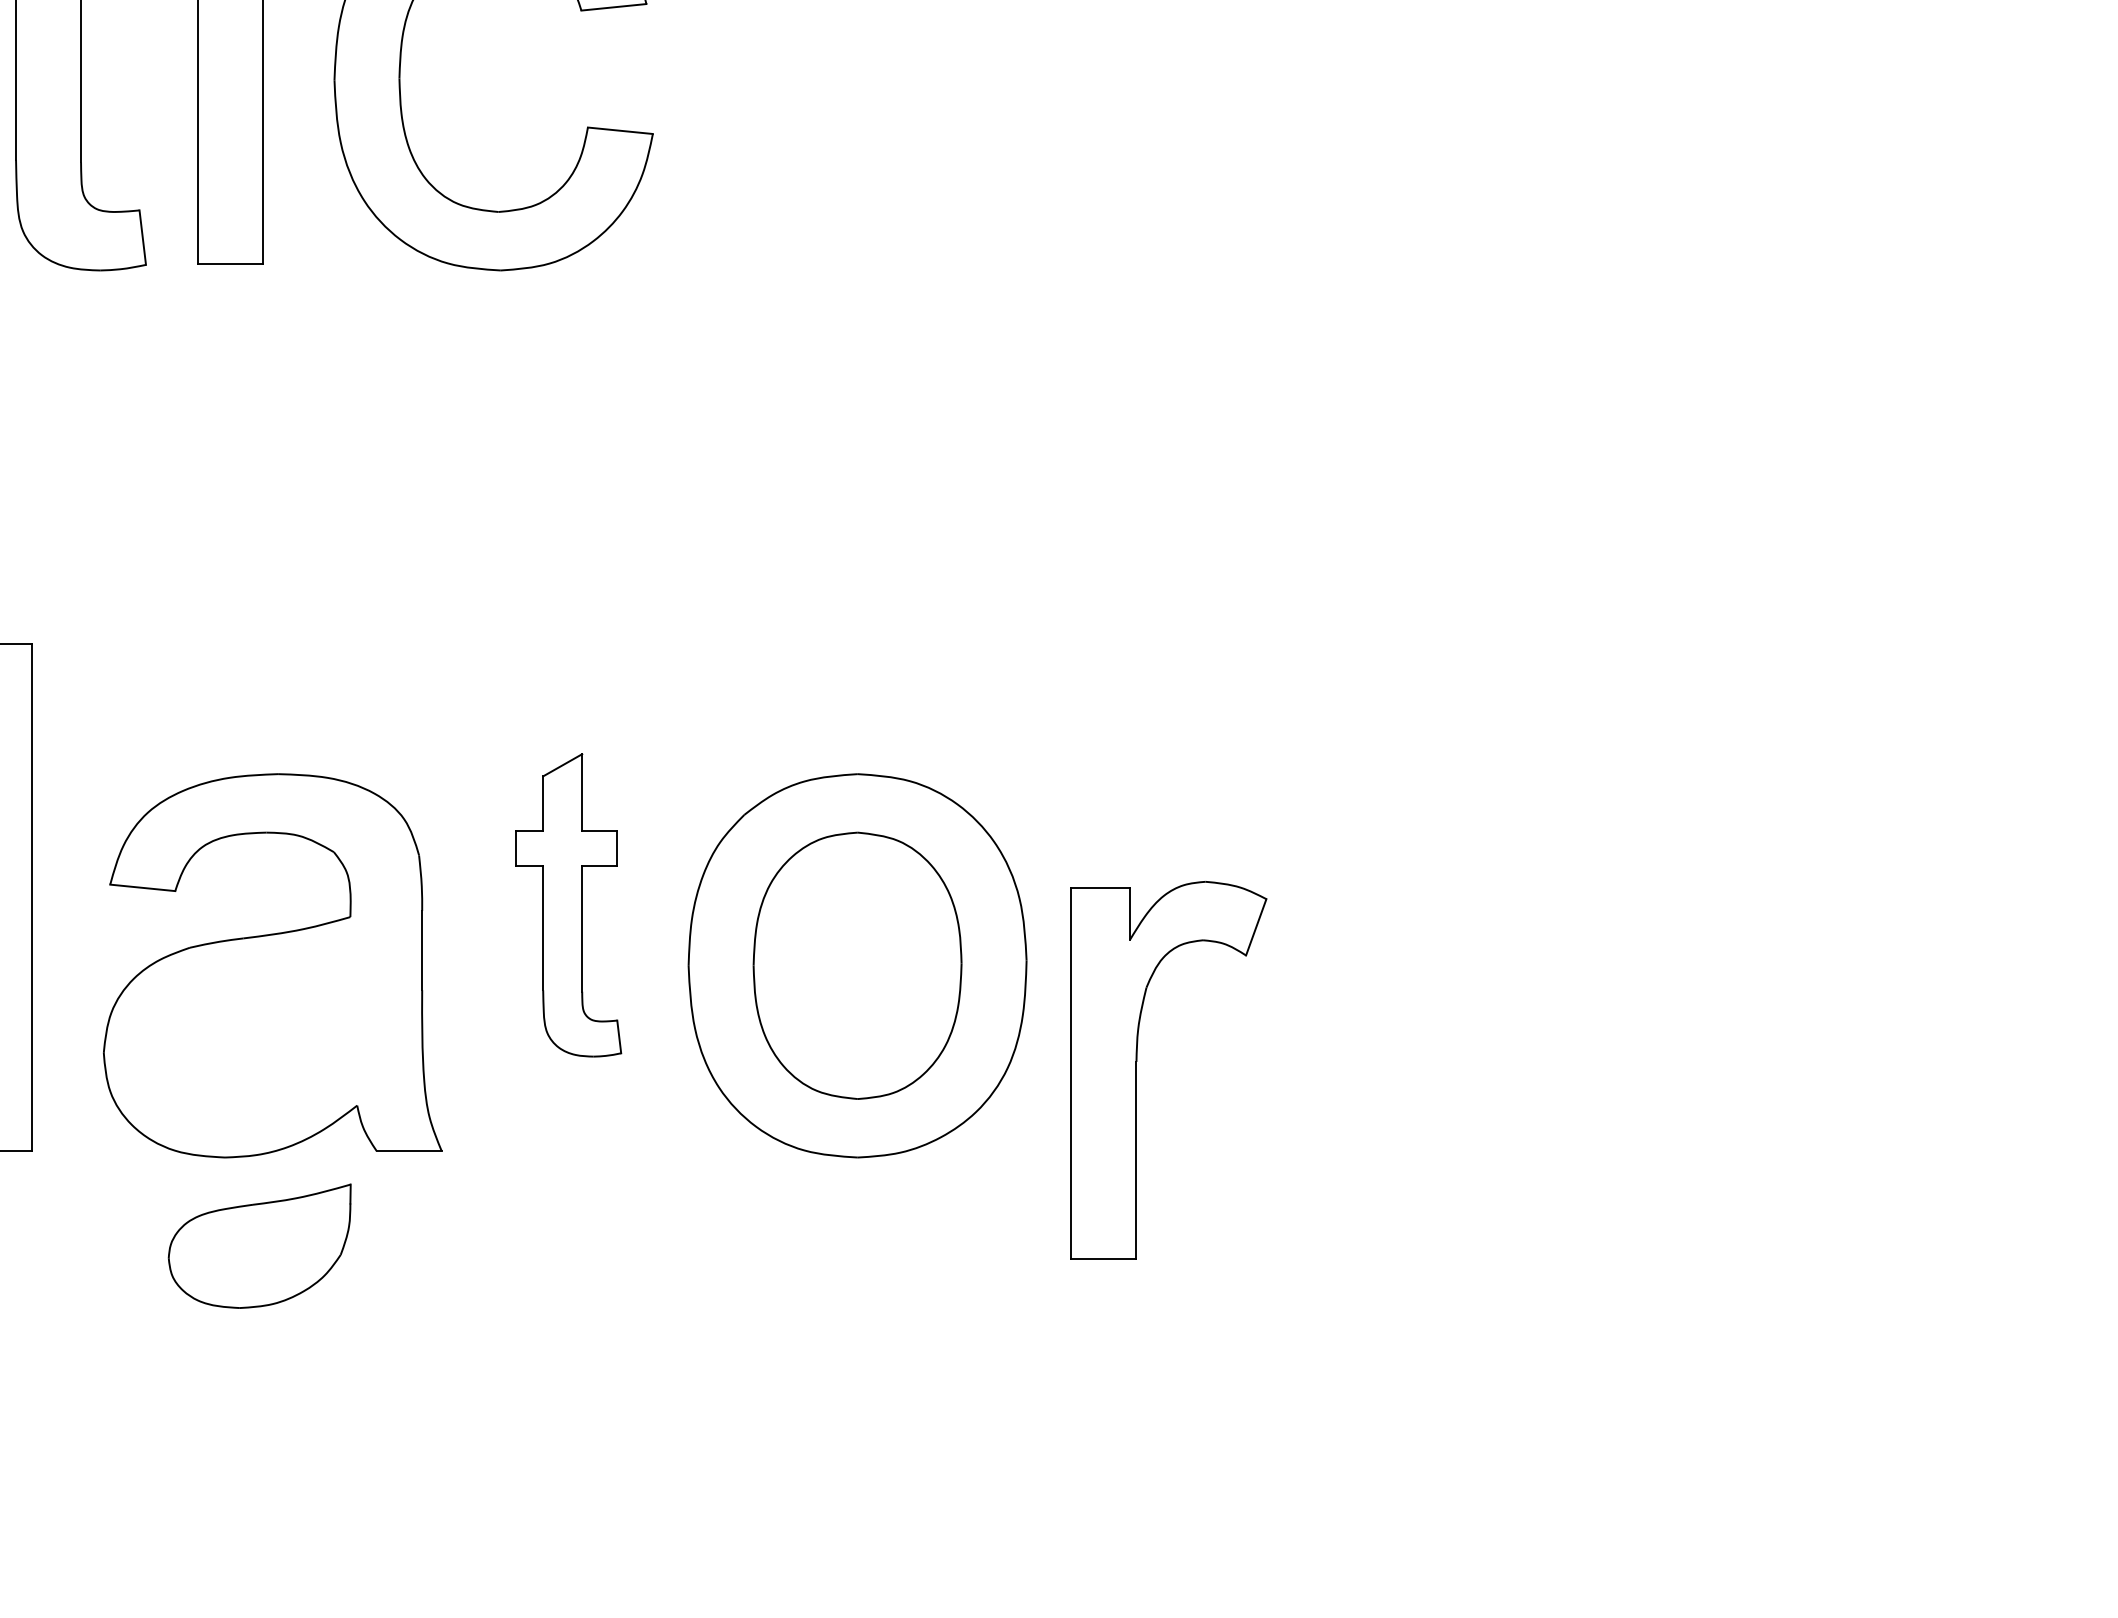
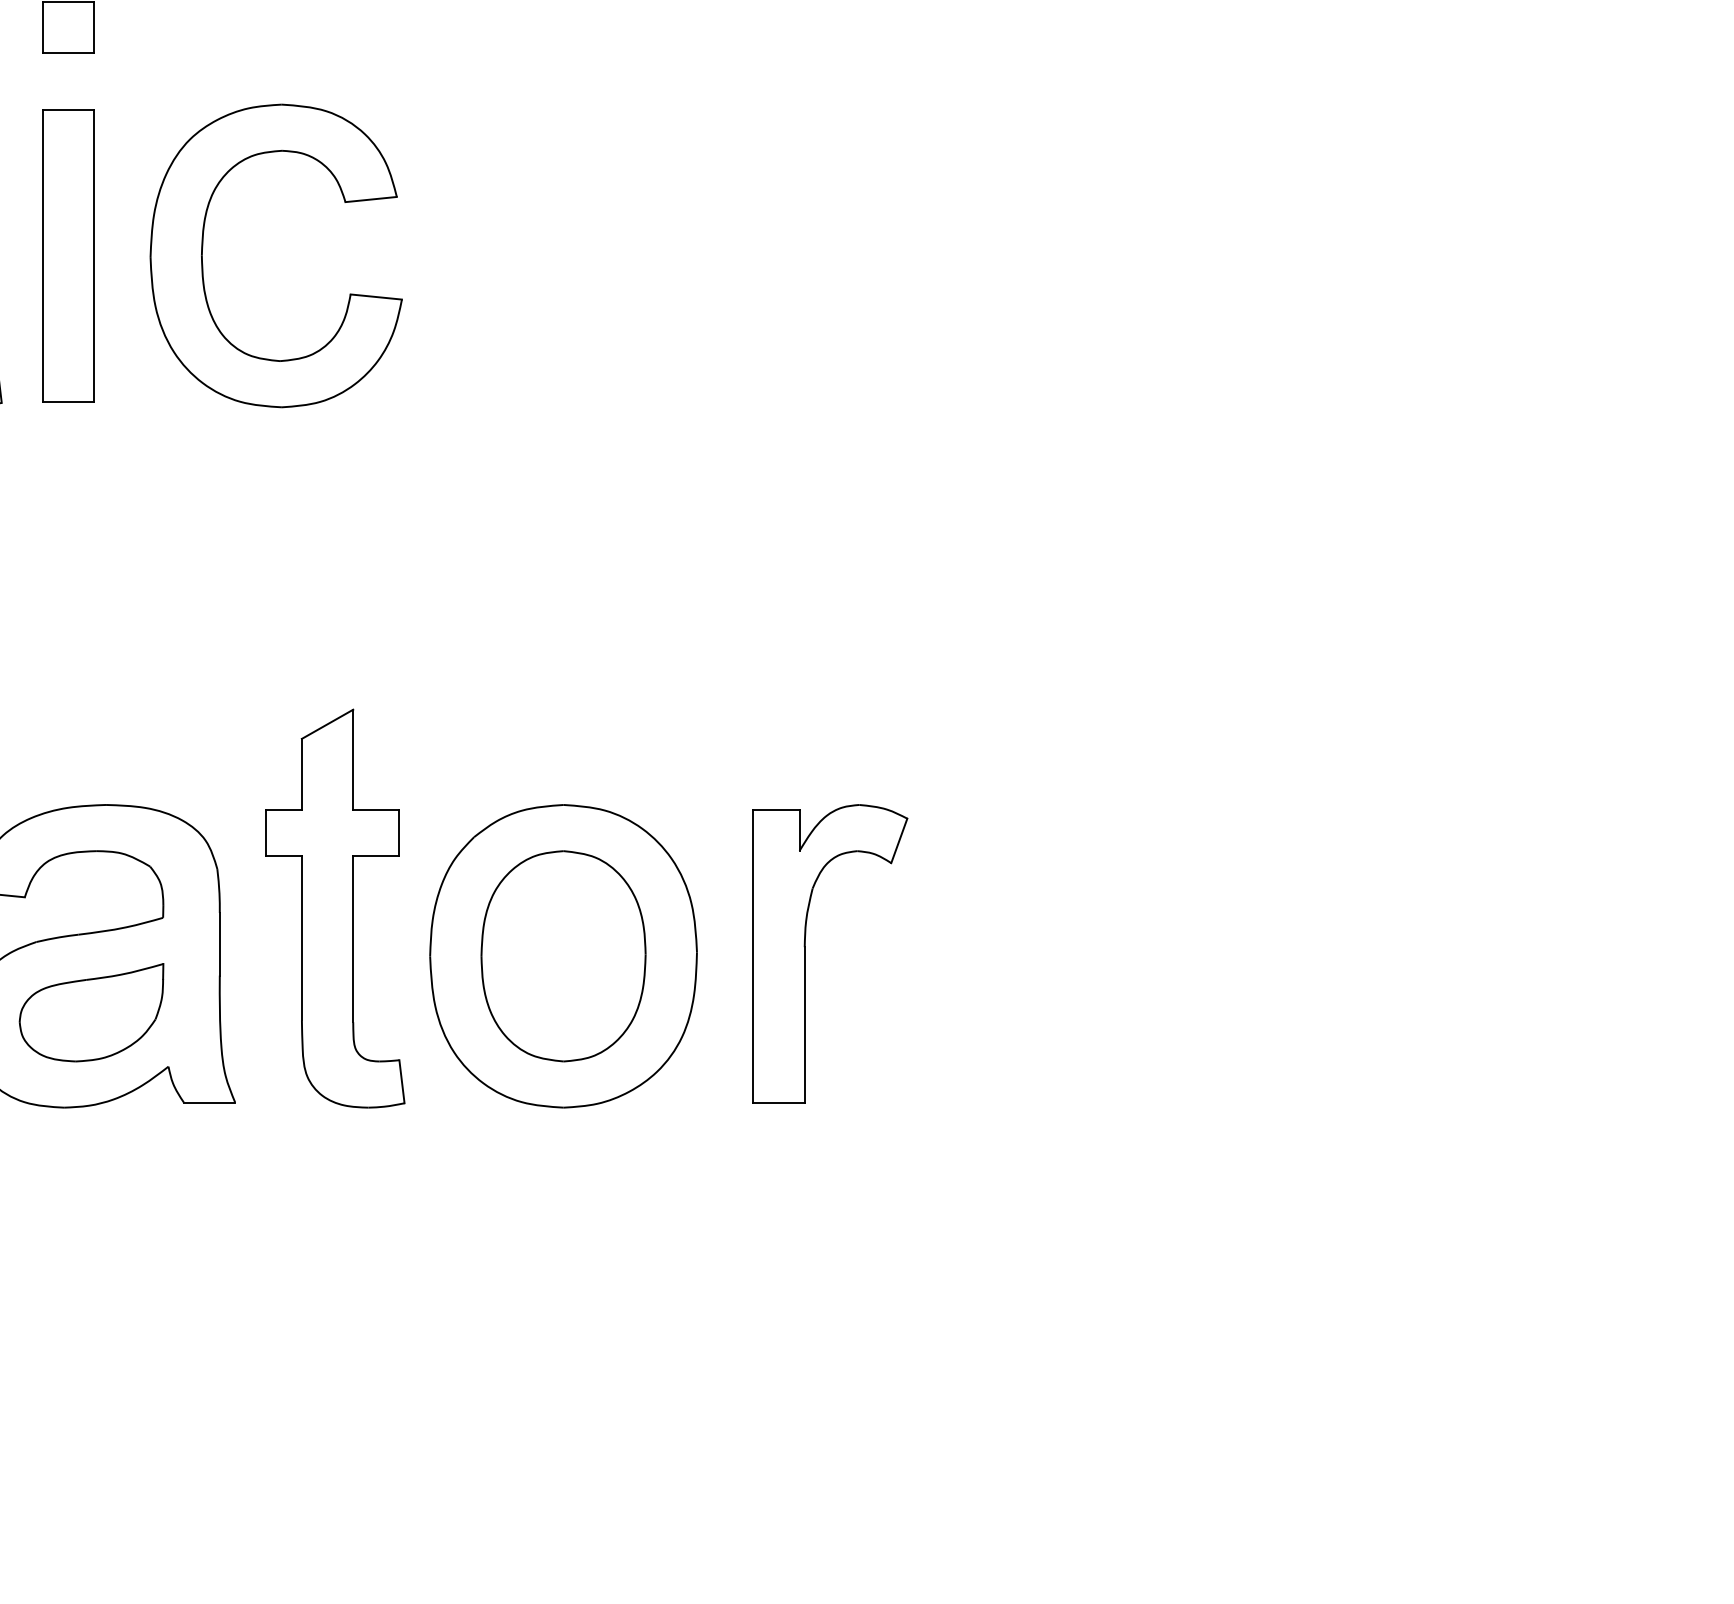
part: (568, 905) -> (335, 908), size x1.67
part: (1137, 1069) -> (805, 953), moved
part: (259, 1245) -> (91, 1012), moved

